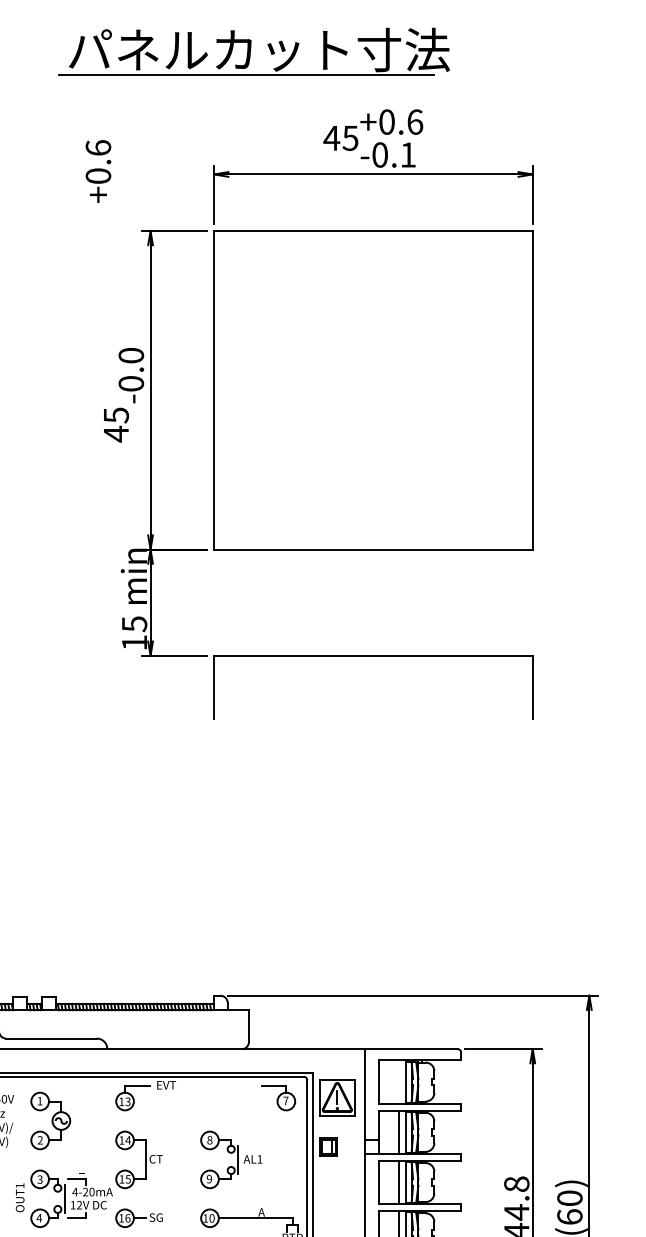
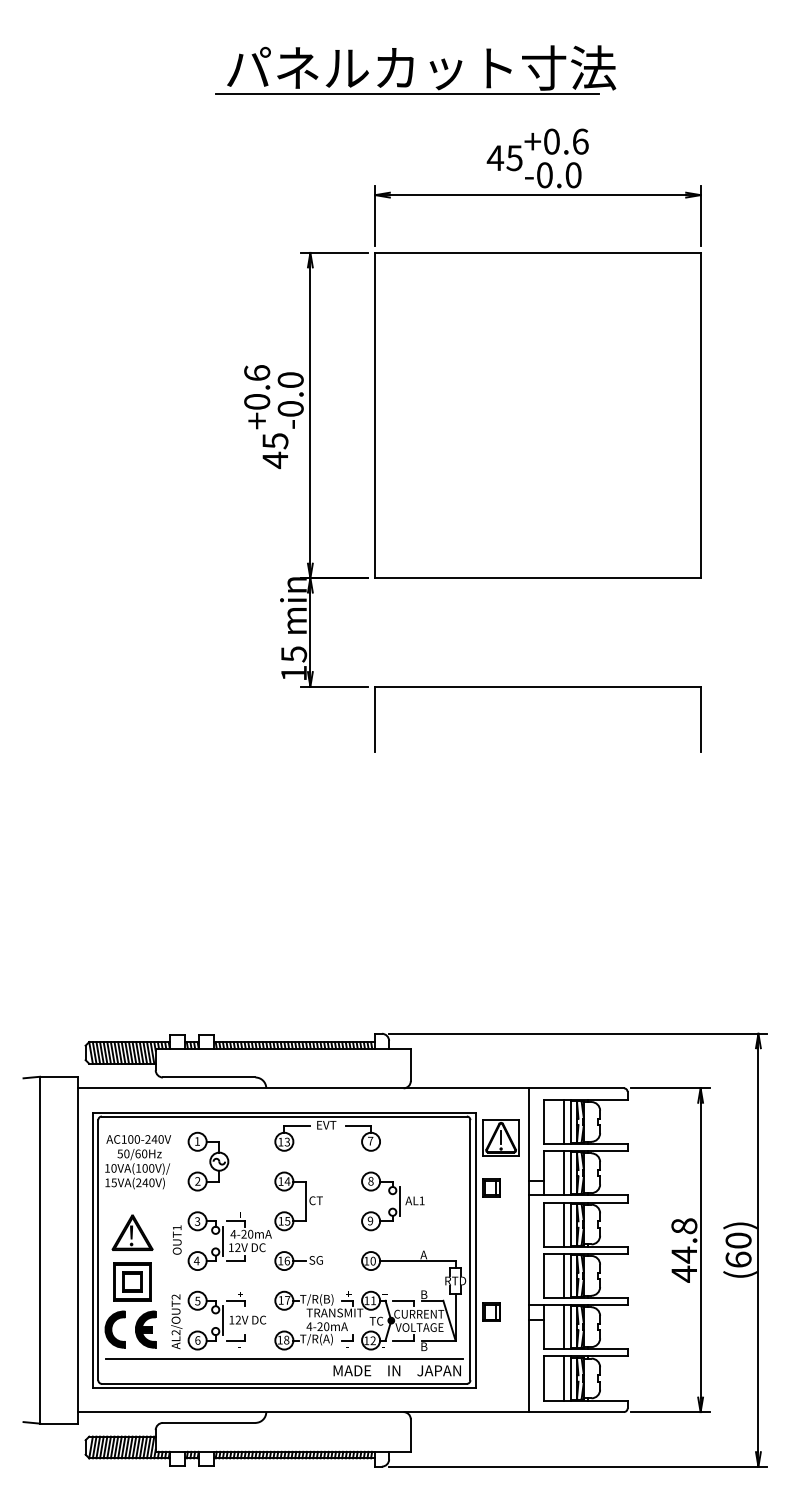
text: (408, 155) -> (573, 175), -0.1 -> -0.0
text: (98, 171) -> (257, 397), moved
line: (399, 1081) -> (564, 1121), added
part: (277, 1098) -> (362, 1138), moved

